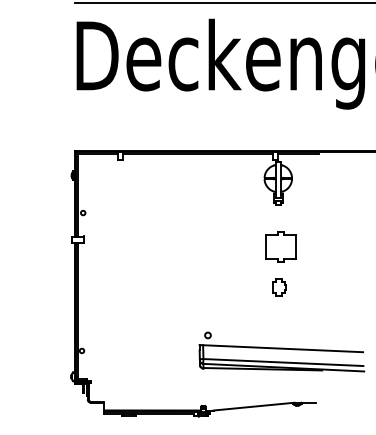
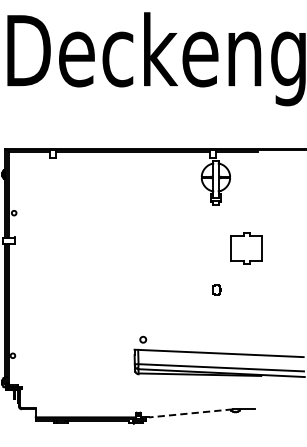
part: (280, 246) -> (246, 247), moved
part: (279, 287) -> (217, 290), size x0.6
line: (254, 406) -> (191, 413), solid -> dashed

